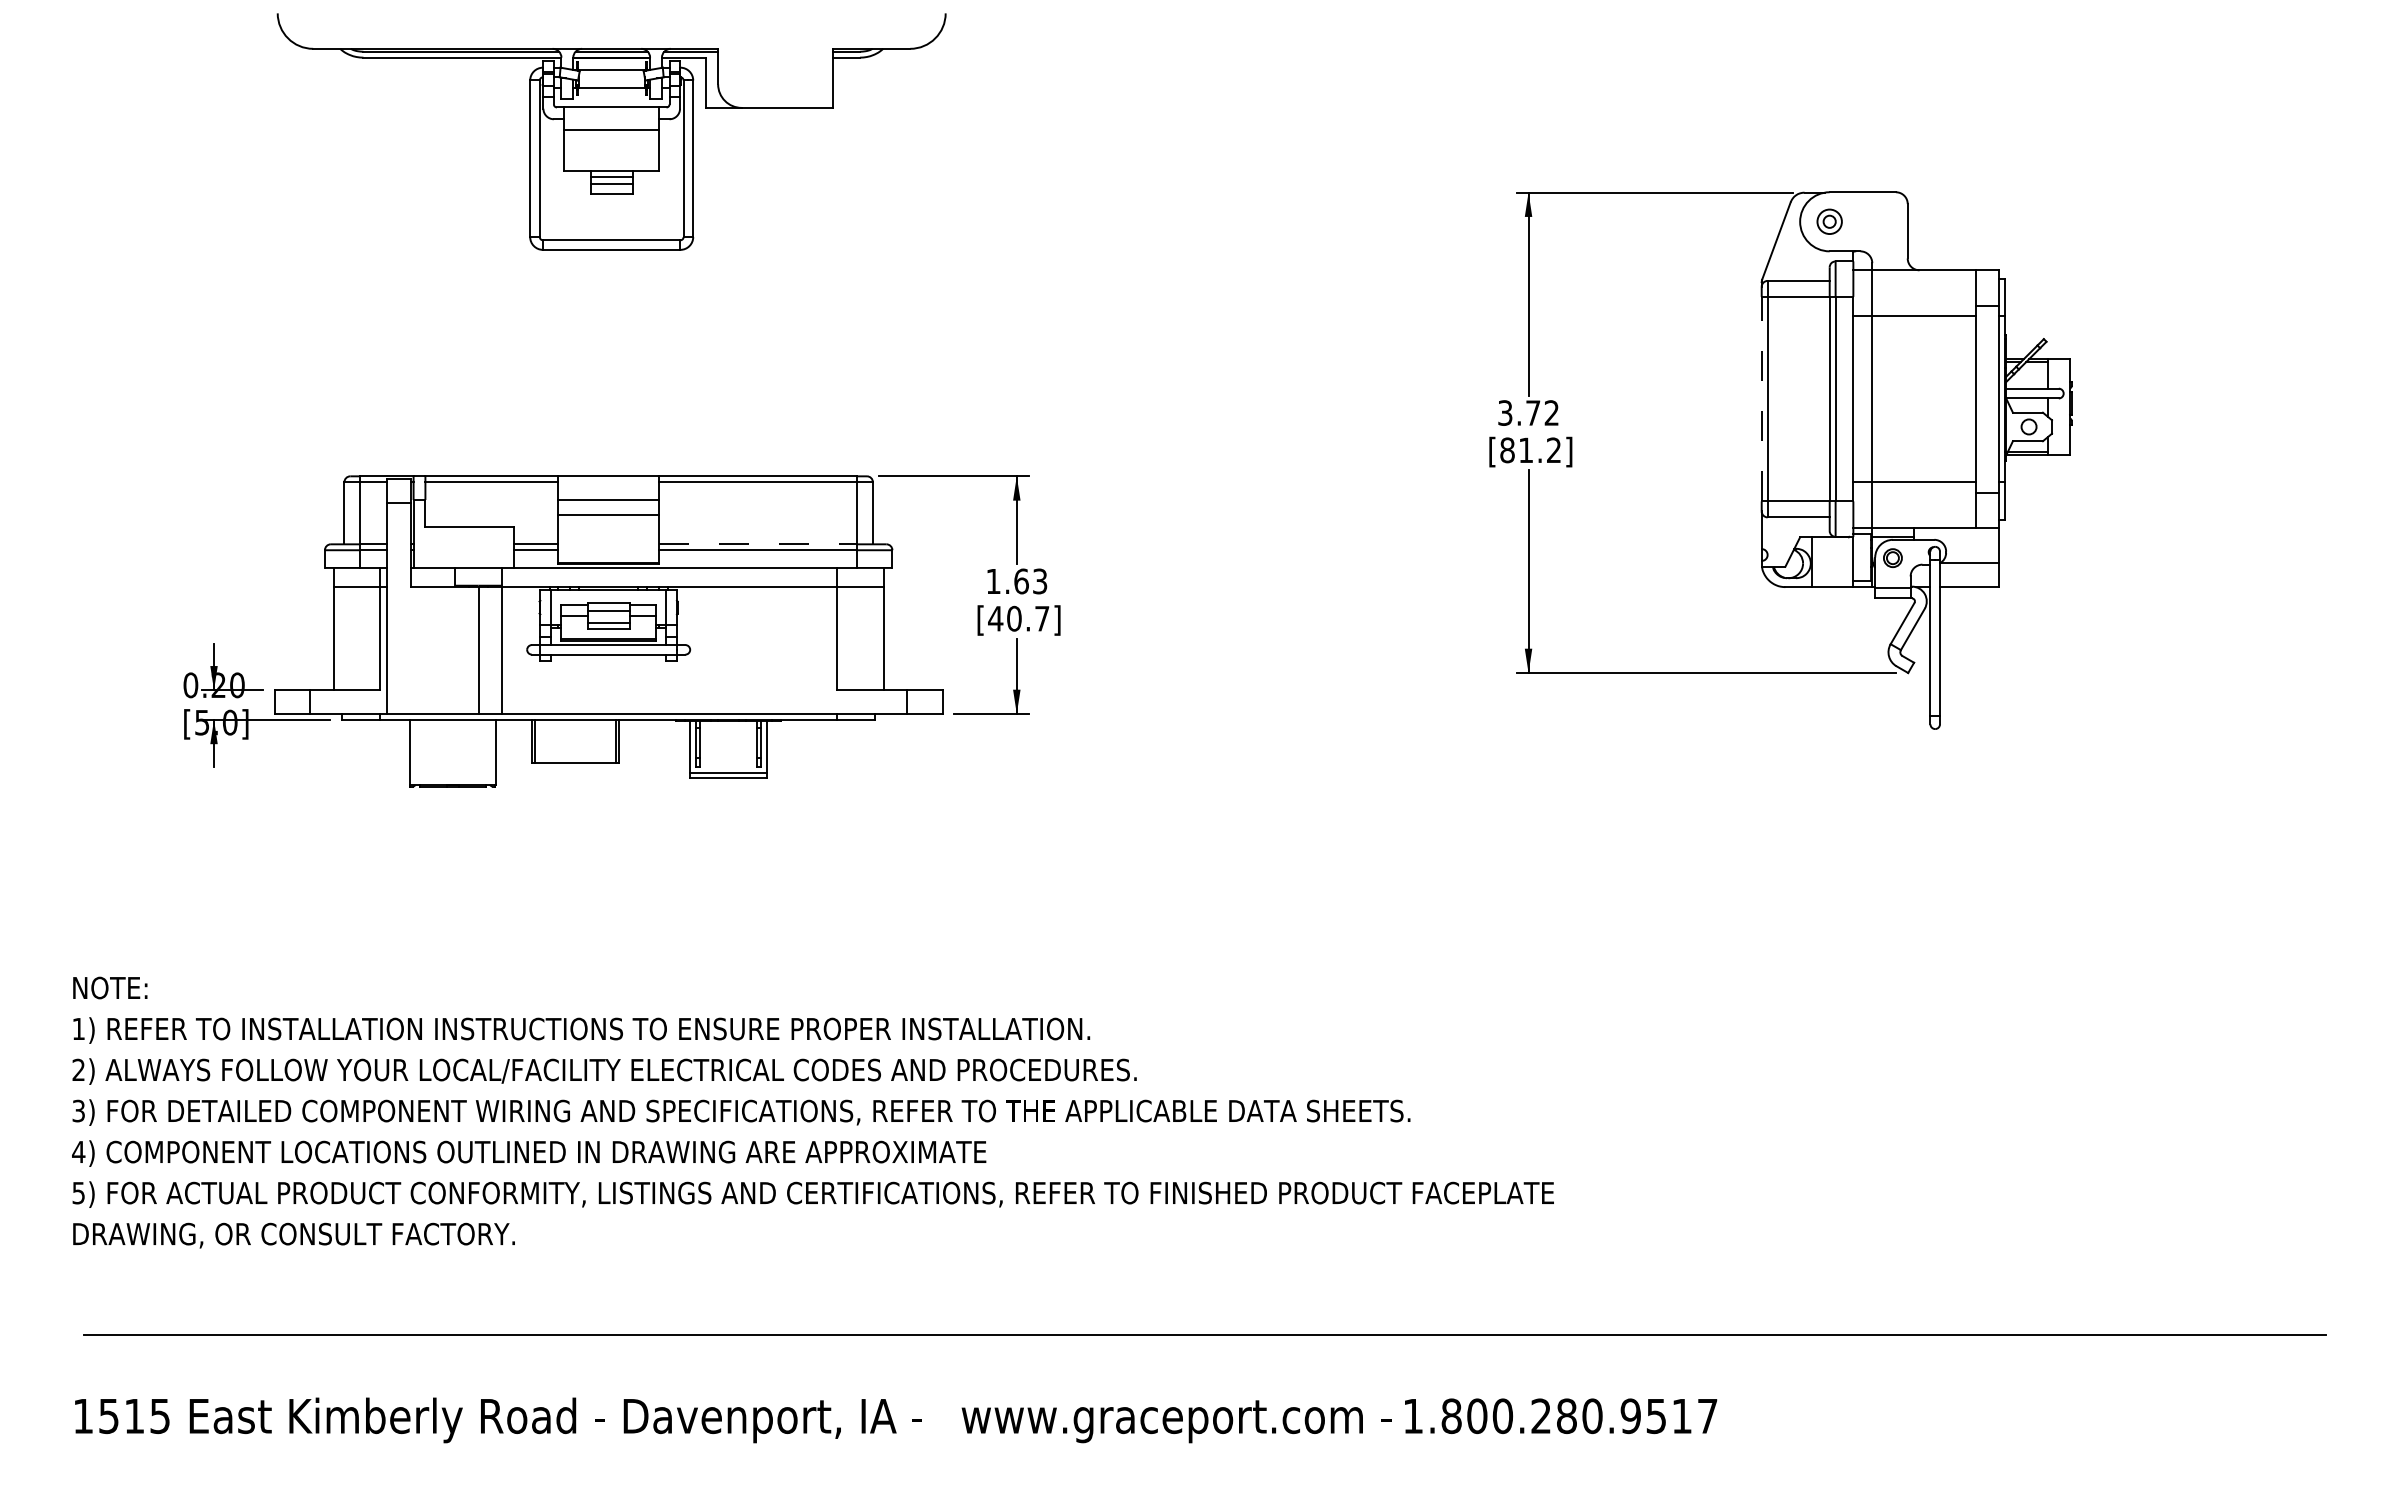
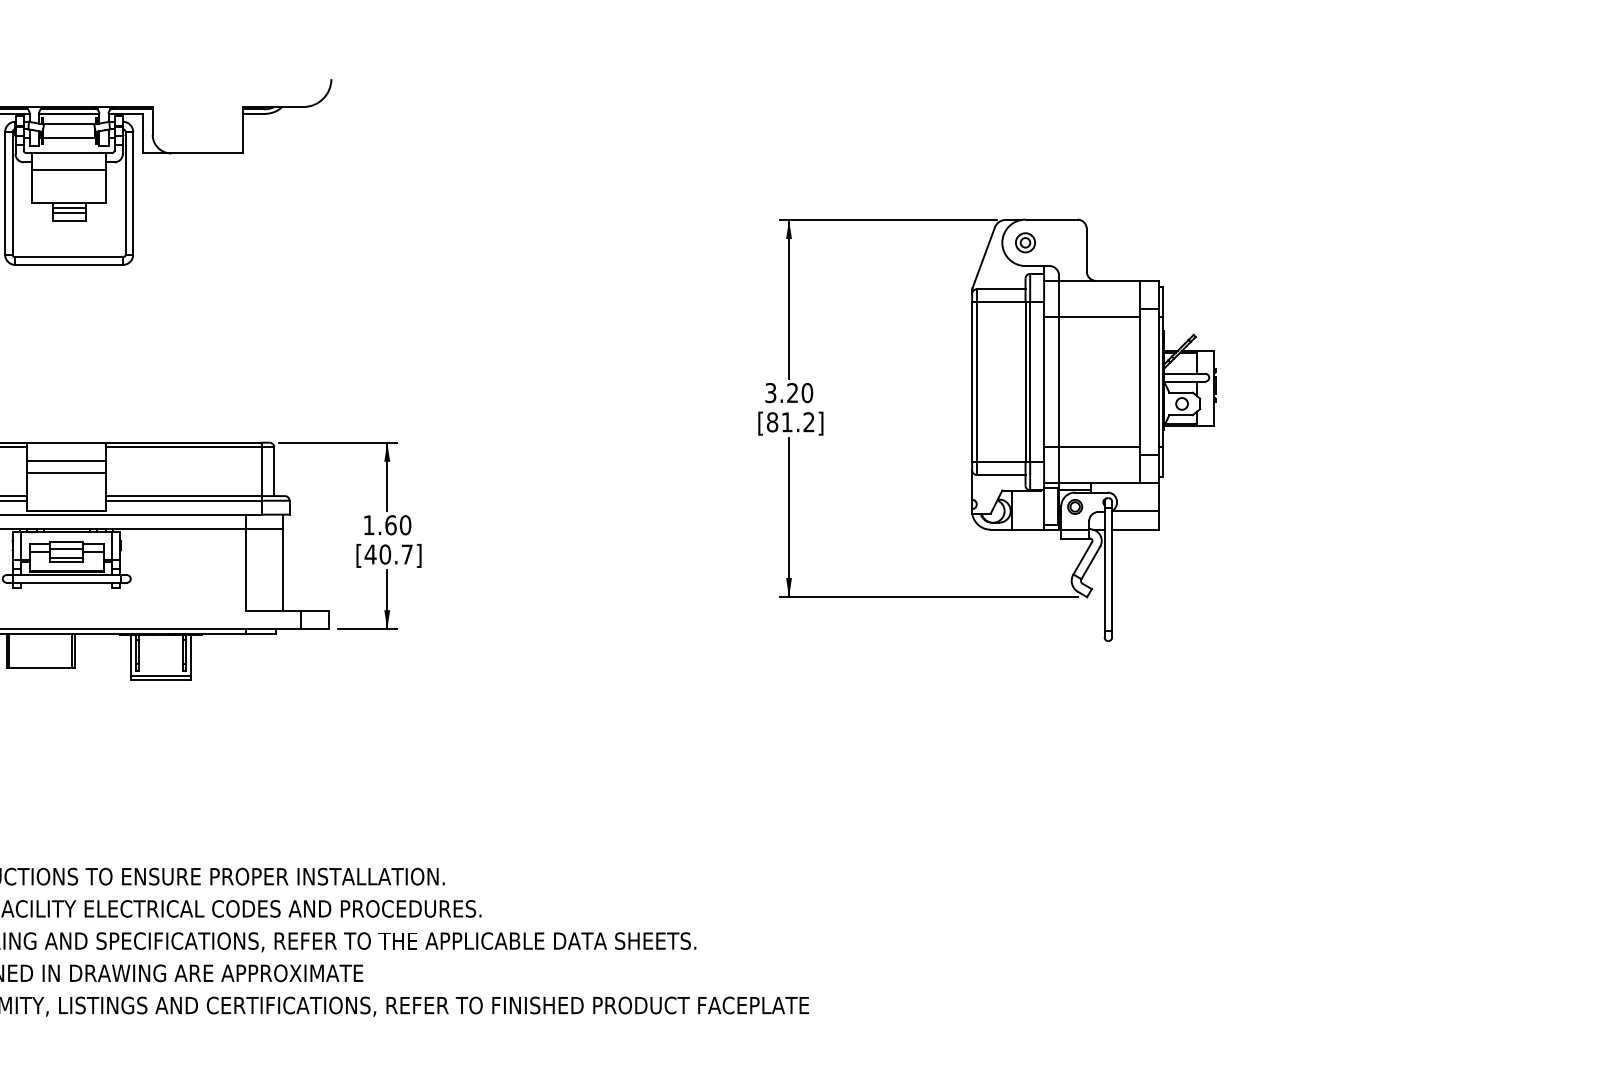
line: (1761, 398) -> (971, 381), dashed -> solid
text: (1542, 412) -> (800, 392), 3.72 -> 3.20
line: (758, 544) -> (184, 496), dashed -> solid
text: (1039, 581) -> (405, 525), 1.63 -> 1.60

